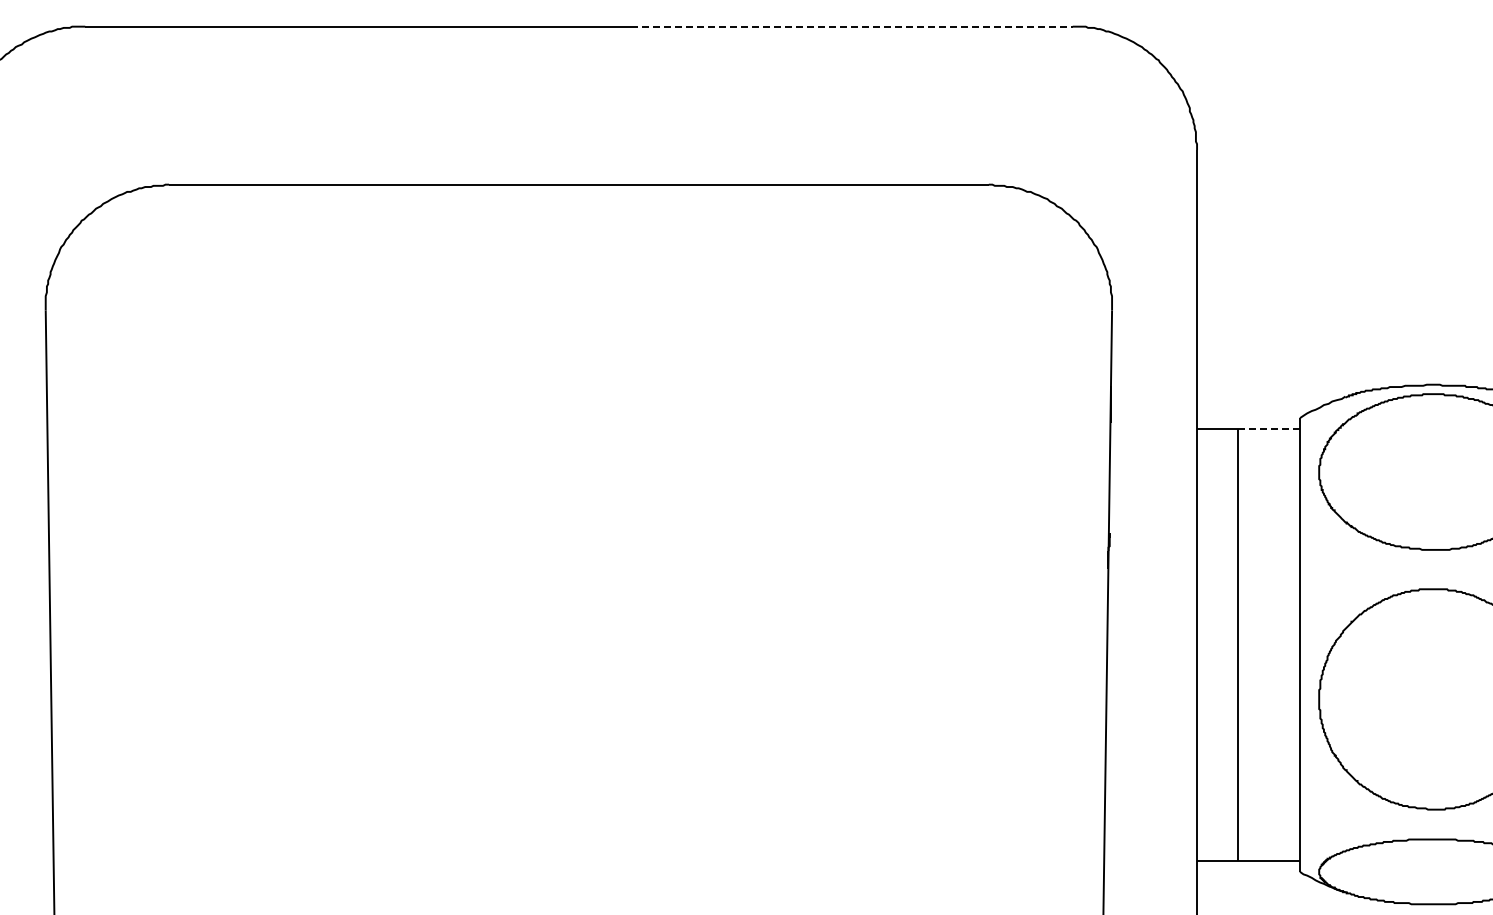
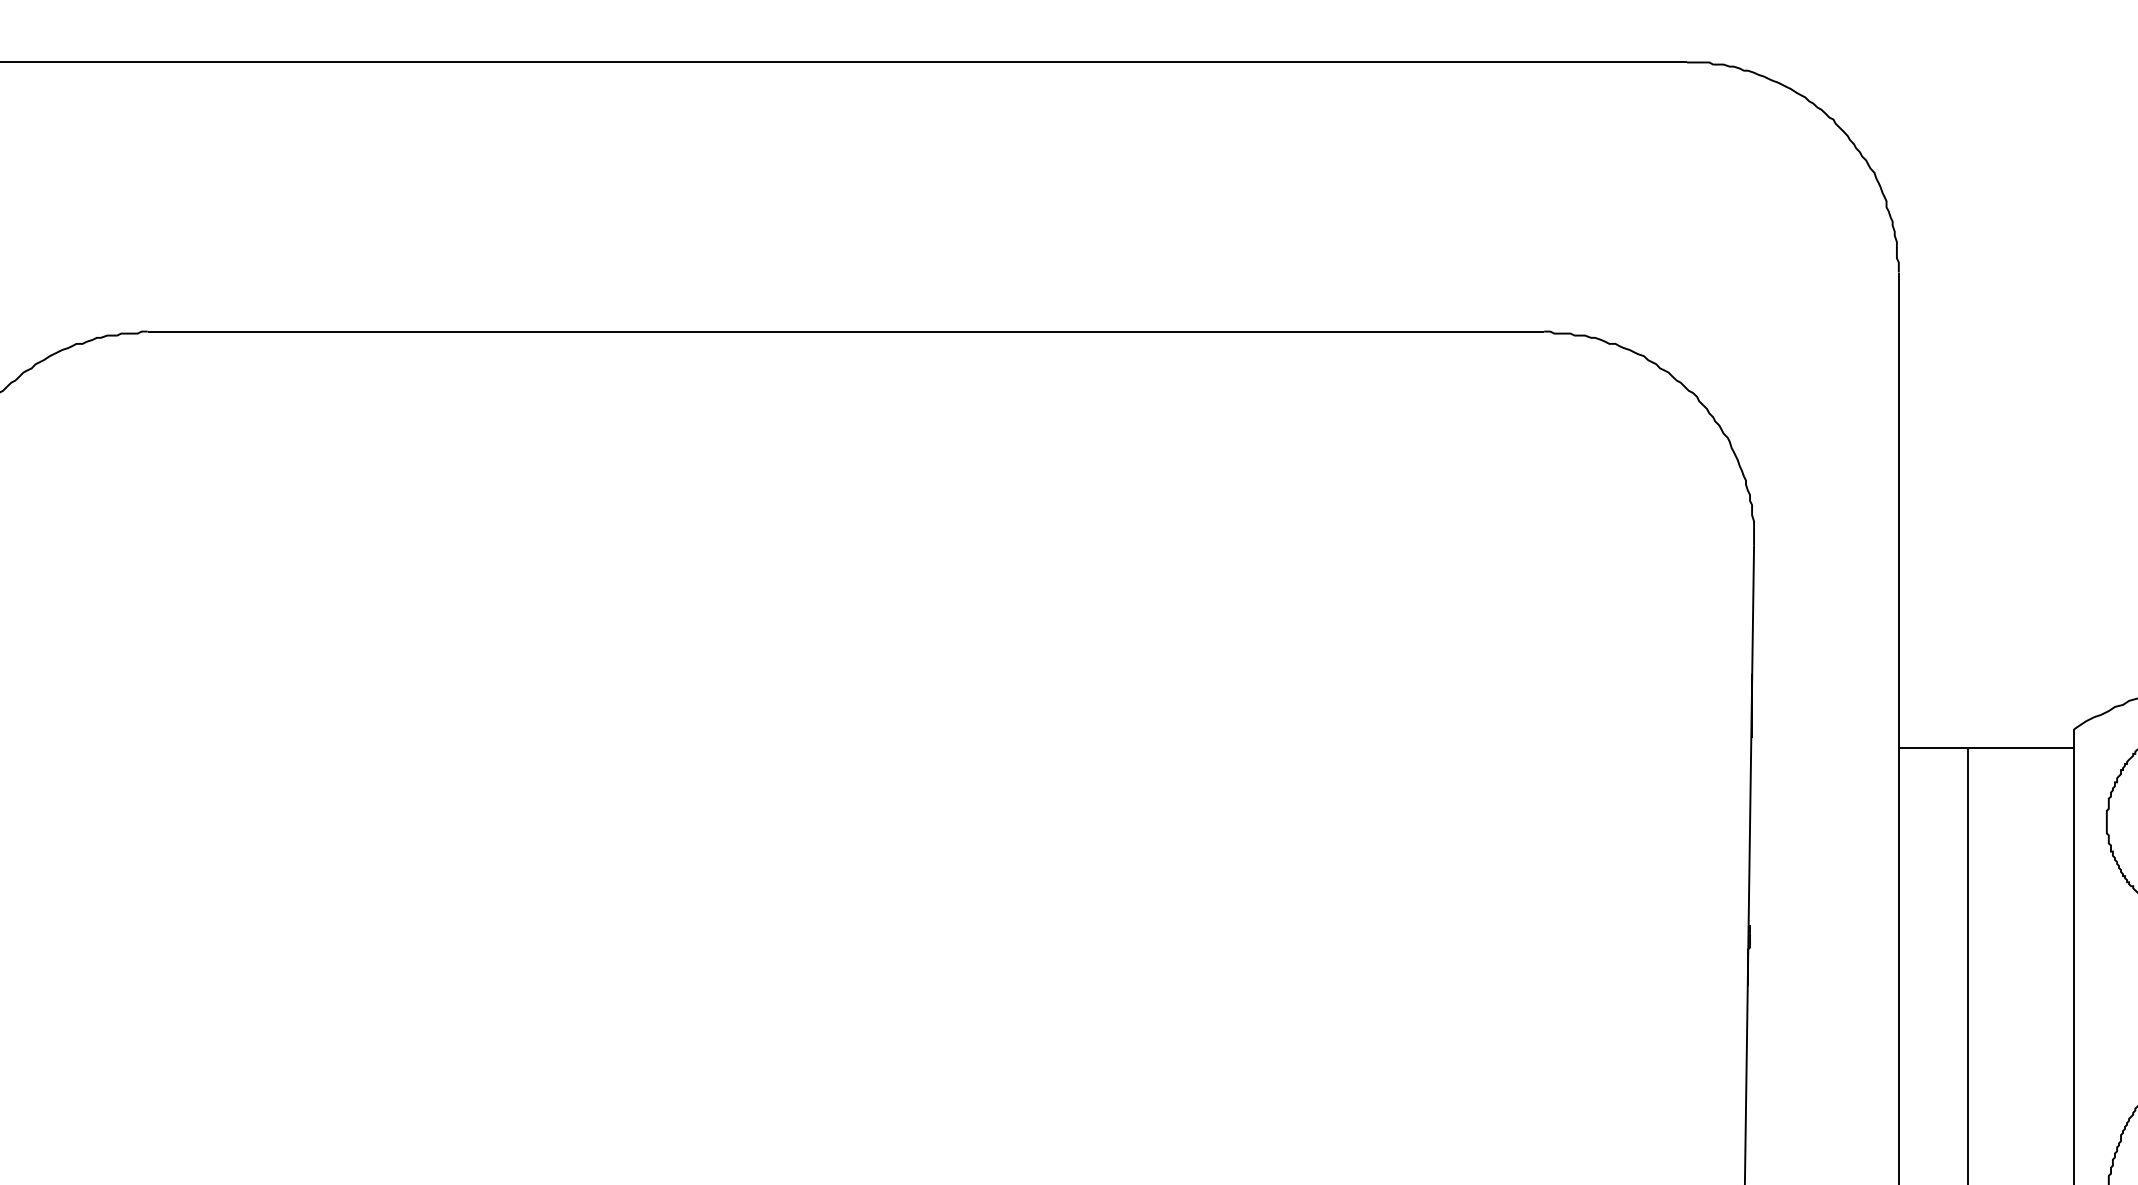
line: (851, 26) -> (1310, 62), dashed -> solid
line: (1268, 428) -> (2020, 746), dashed -> solid

